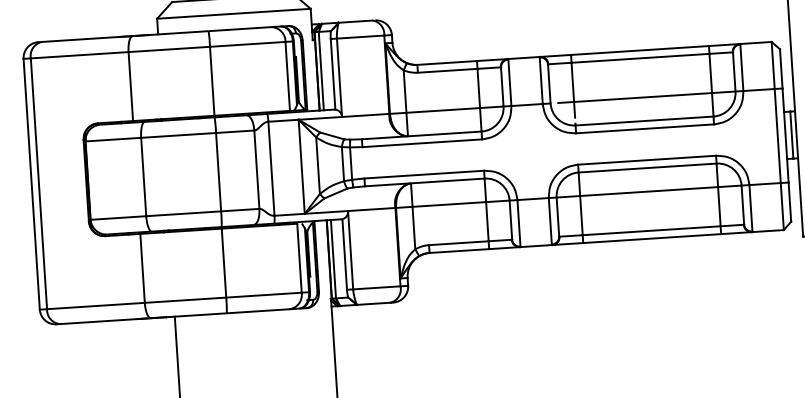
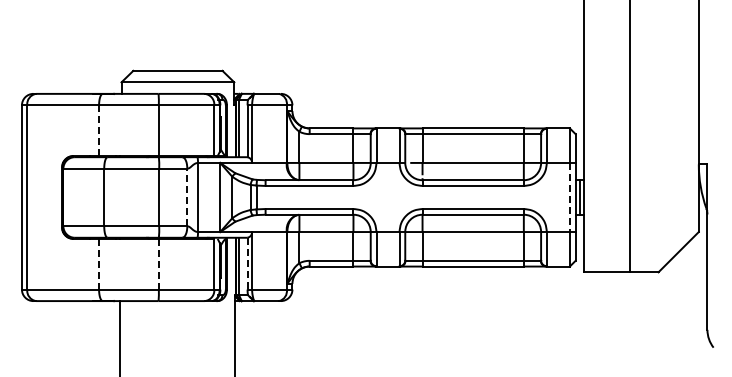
line: (131, 86) -> (99, 130), solid -> dashed
line: (777, 136) -> (569, 197), solid -> dashed
line: (257, 169) -> (187, 197), solid -> dashed
line: (344, 254) -> (247, 263), solid -> dashed
line: (223, 262) -> (158, 263), solid -> dashed
line: (143, 267) -> (99, 263), solid -> dashed

